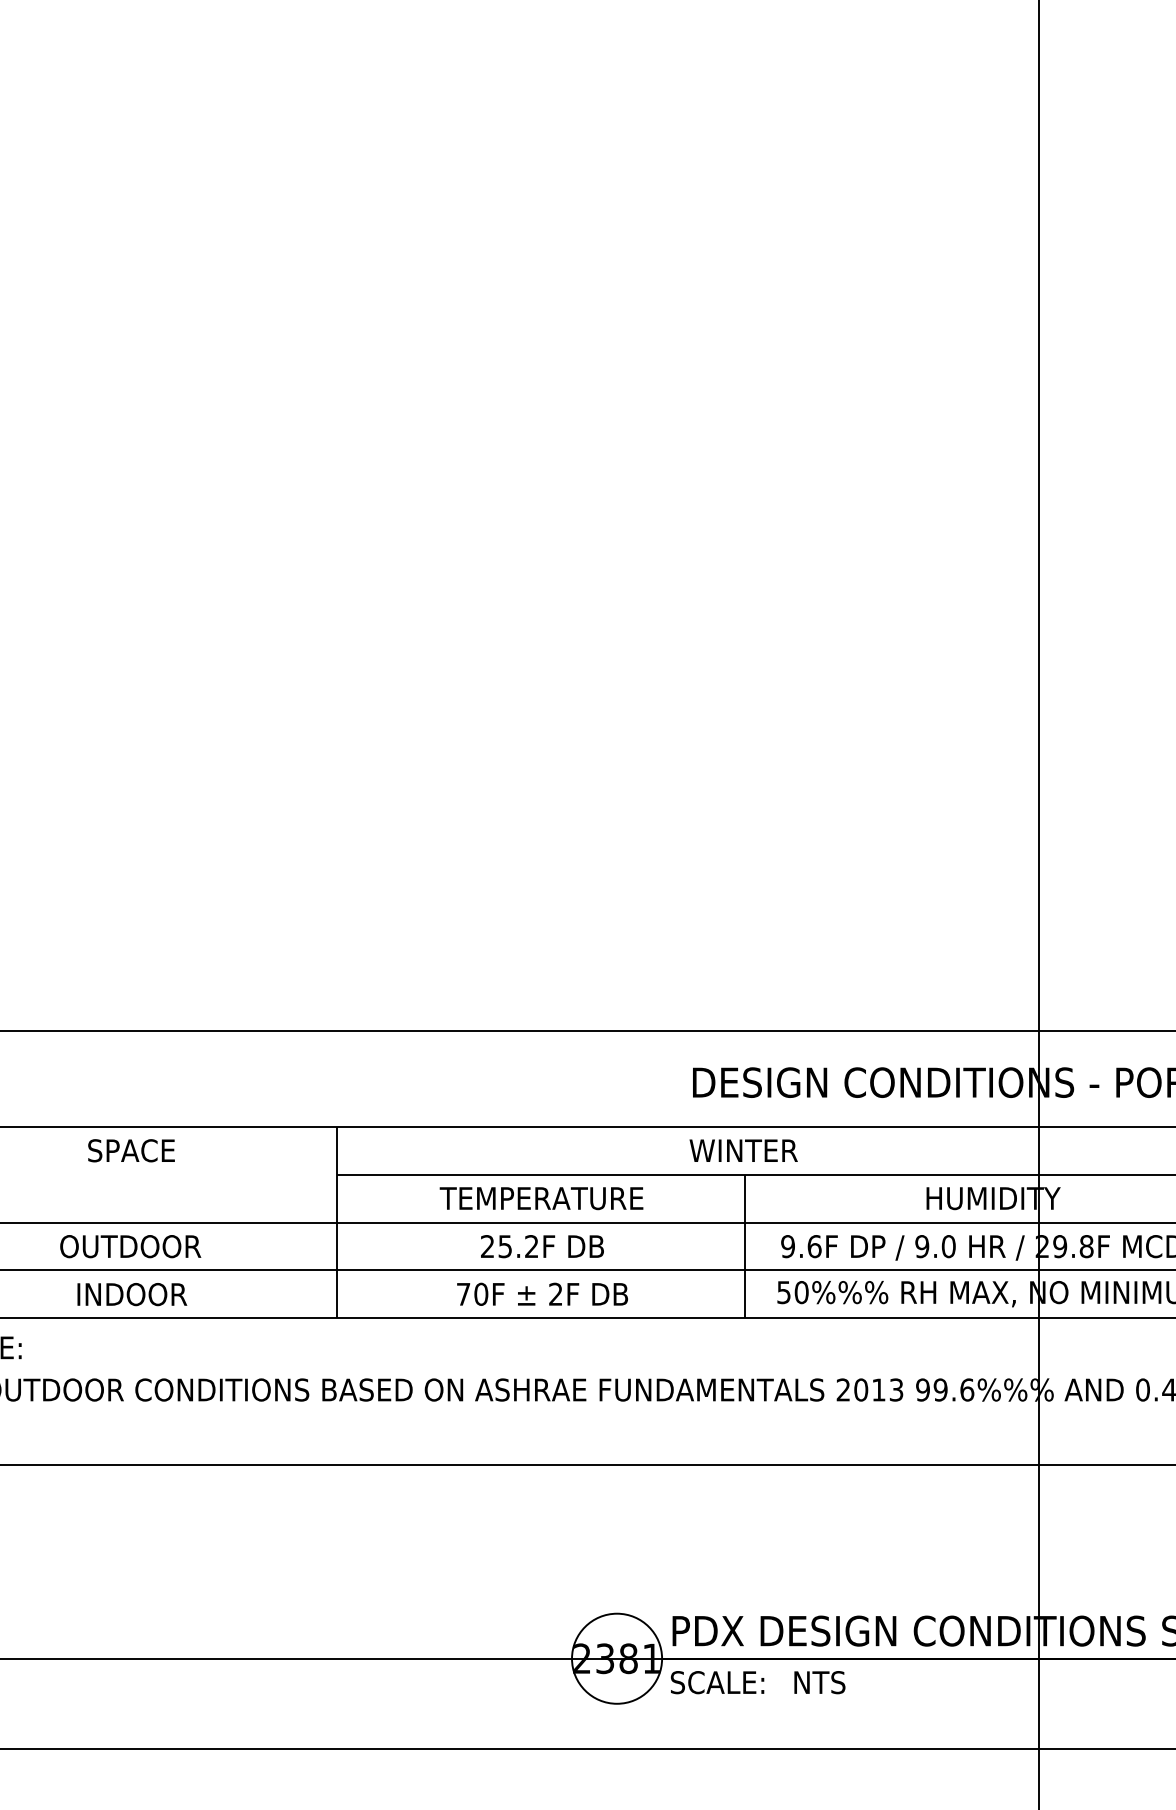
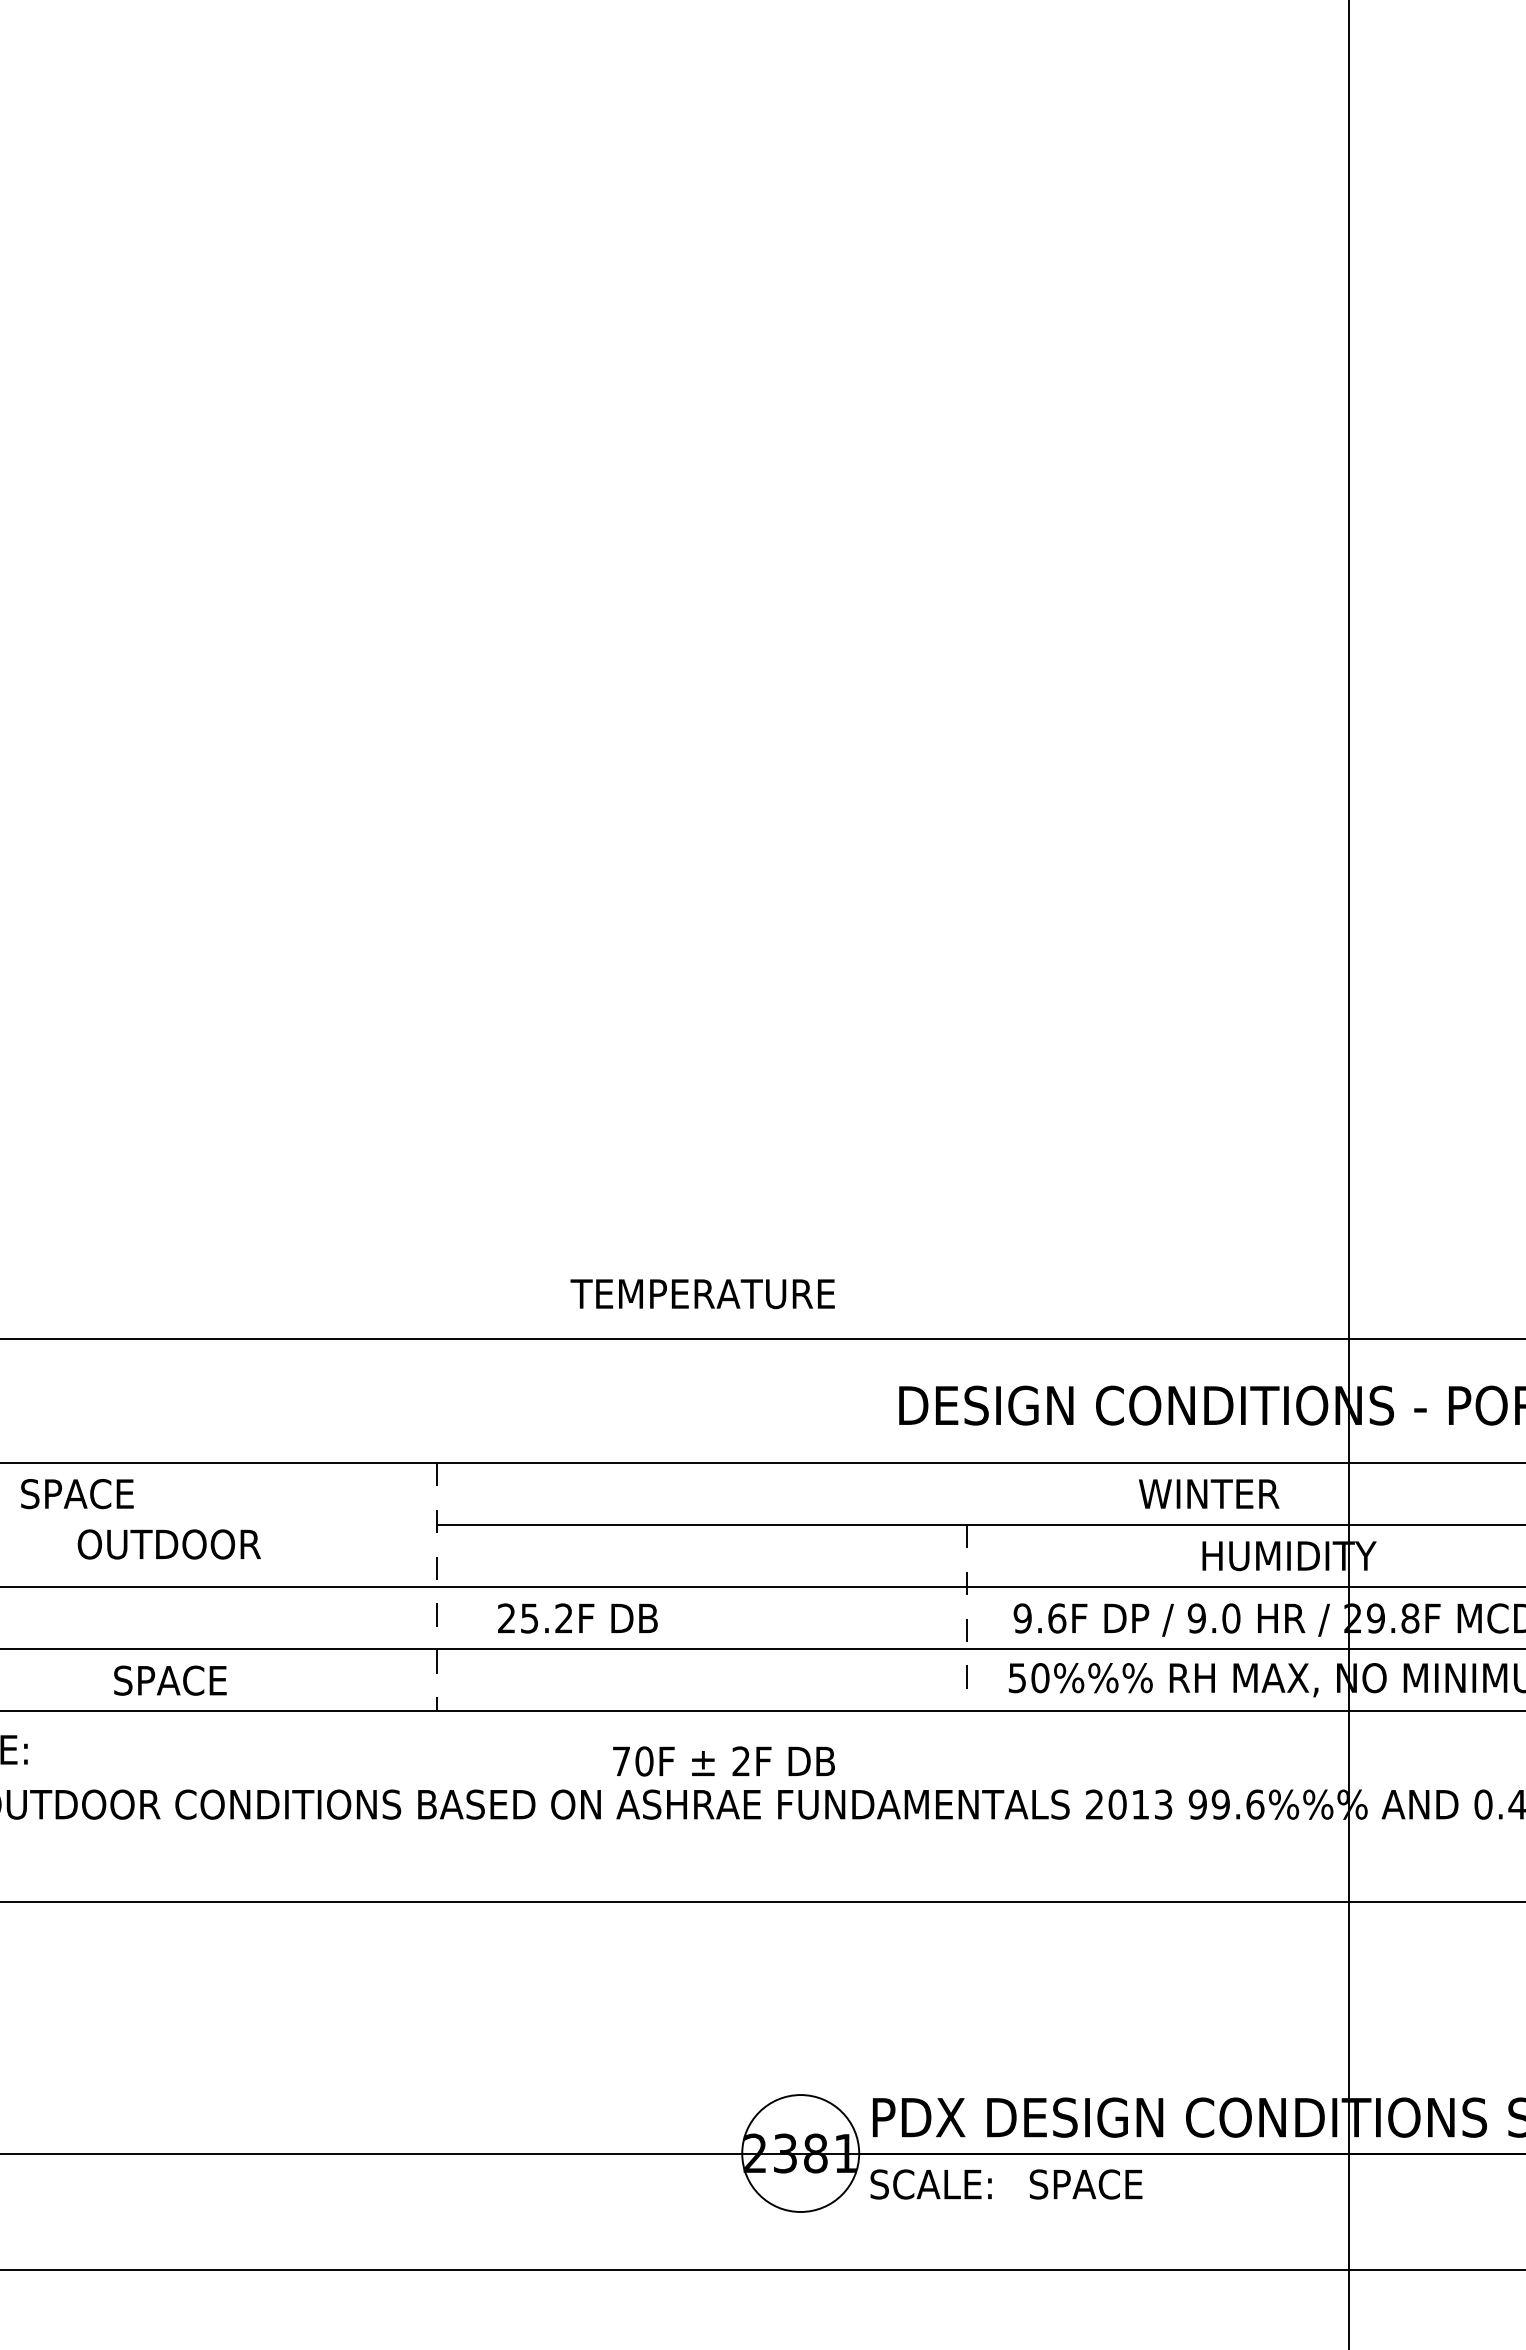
text: (743, 1150) -> (1209, 1493), moved
text: (131, 1151) -> (77, 1494), moved
text: (541, 1198) -> (702, 1294), moved
line: (336, 1222) -> (436, 1587), solid -> dashed
text: (130, 1246) -> (168, 1544), moved
text: (542, 1246) -> (577, 1618), moved
line: (744, 1246) -> (966, 1618), solid -> dashed
text: (132, 1294) -> (171, 1680), INDOOR -> SPACE
text: (542, 1294) -> (723, 1761), moved
text: (836, 1682) -> (1085, 2184), NTS -> SPACE

